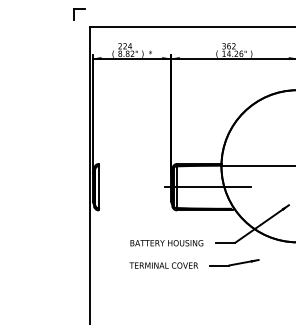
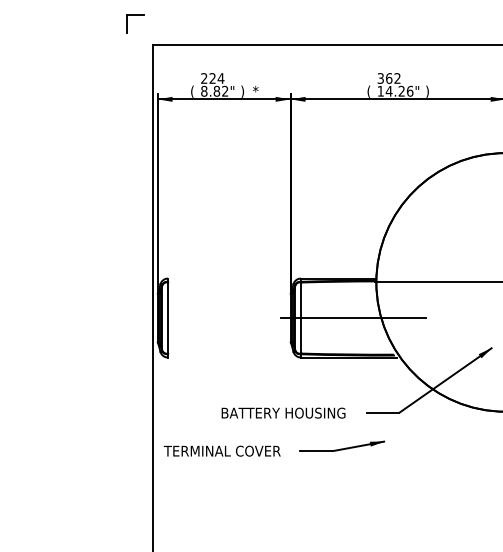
part: (194, 263) -> (274, 447), moved

